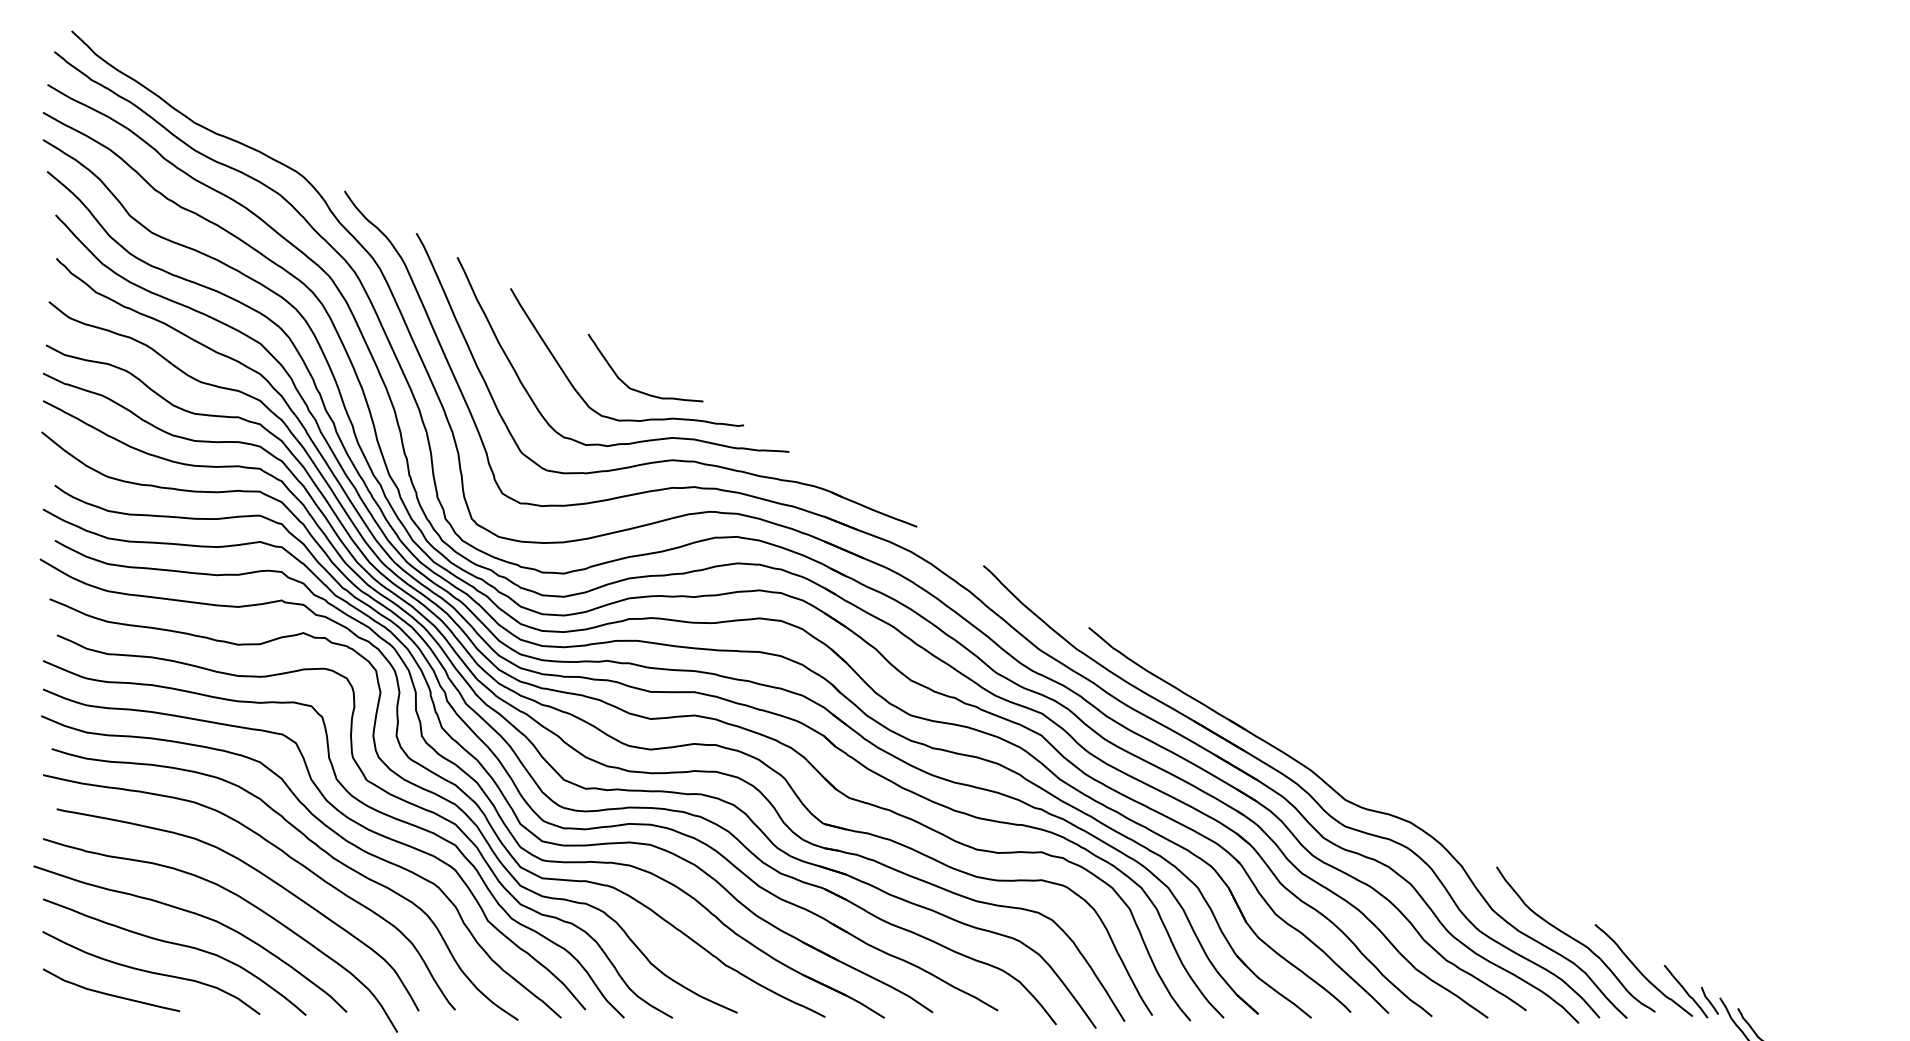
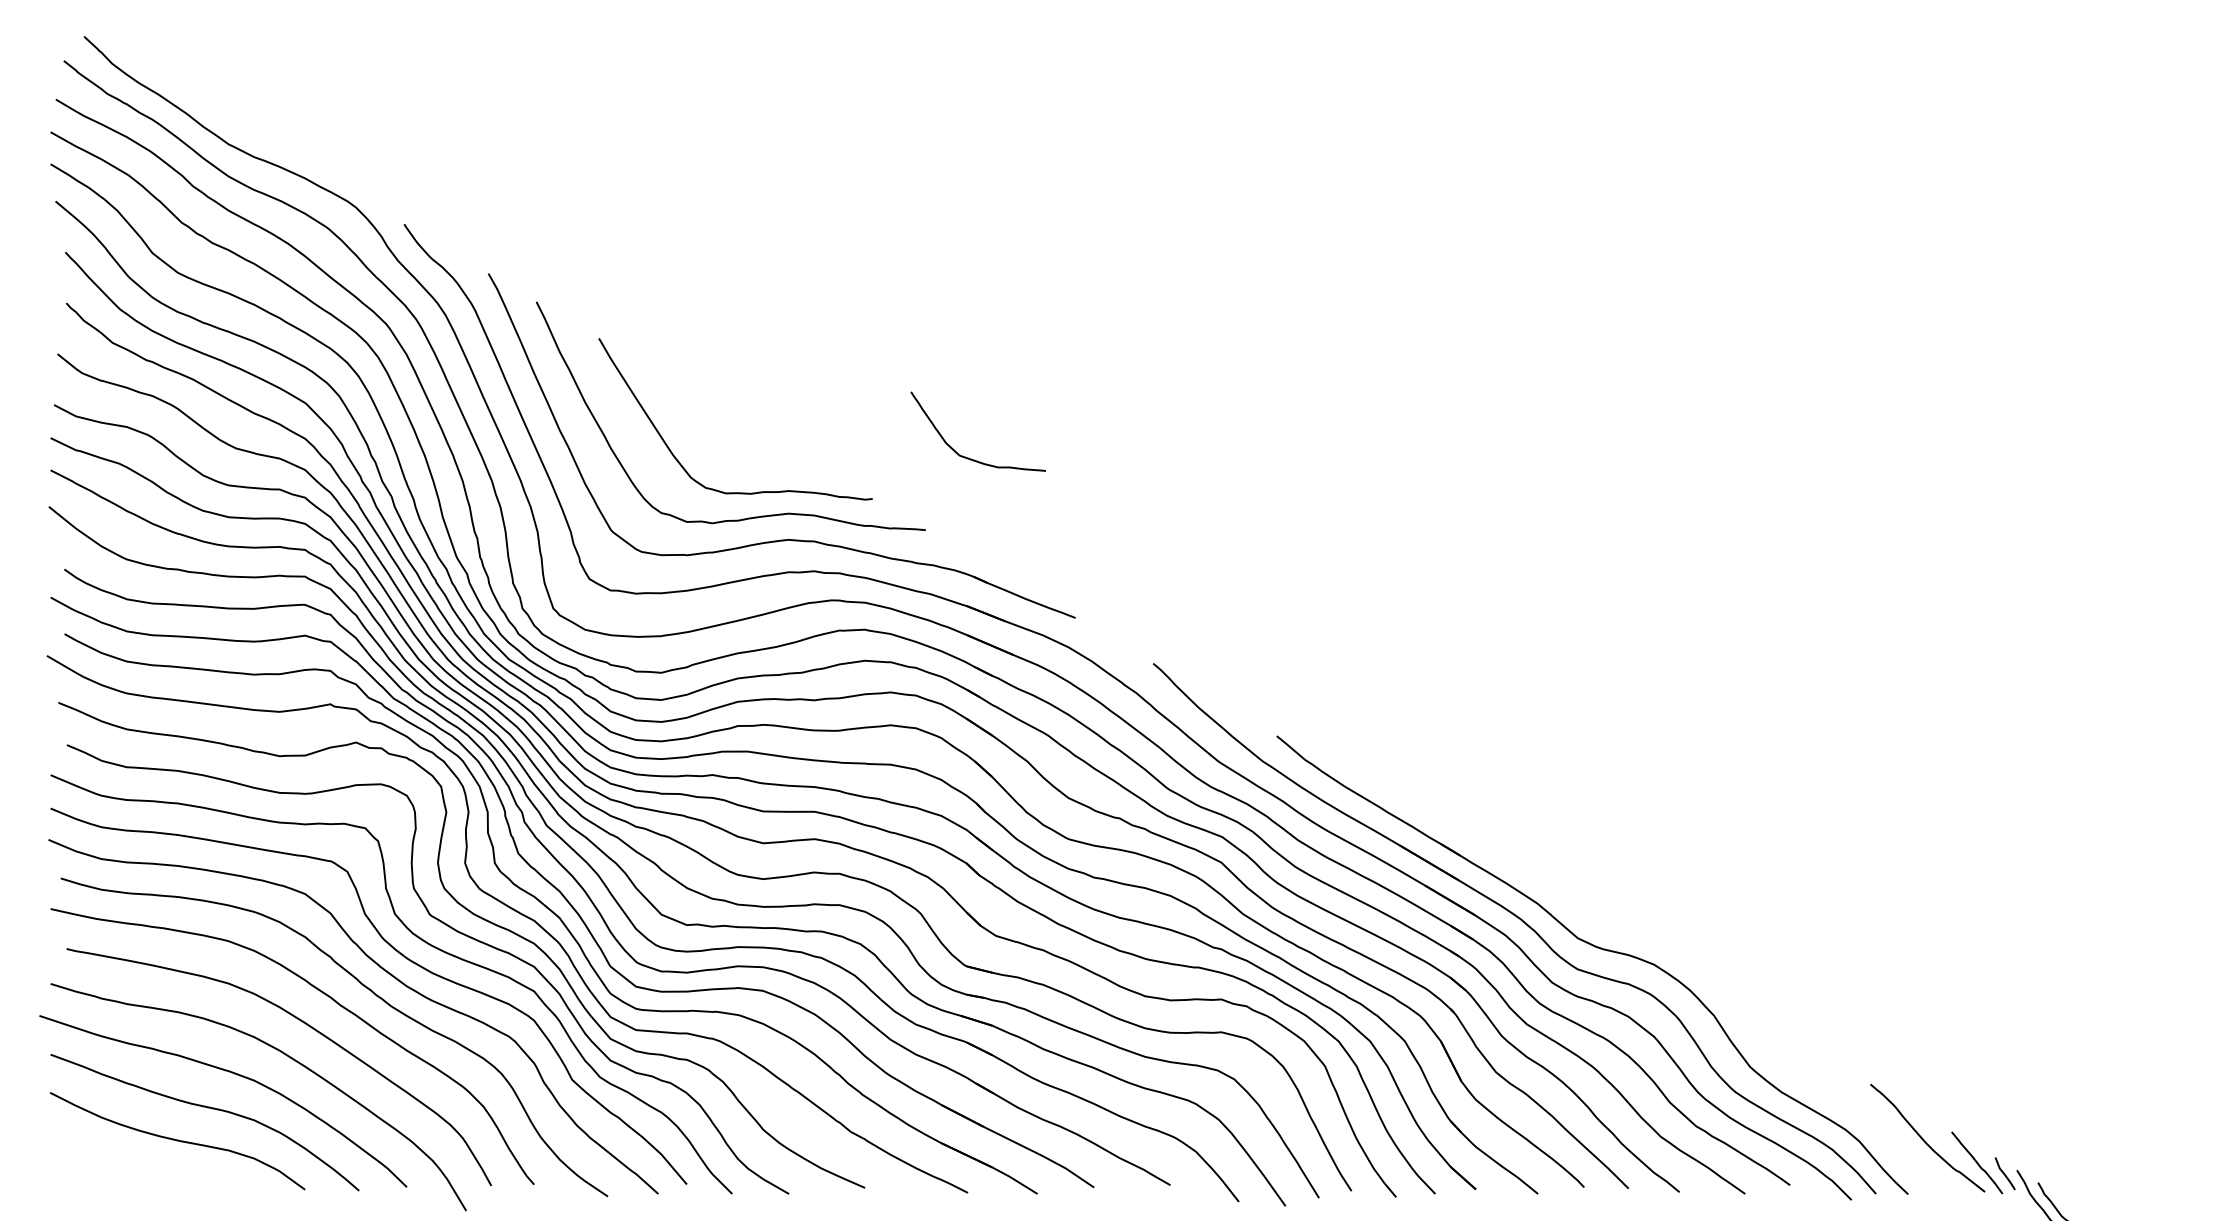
curve: (637, 390) -> (968, 457), moved
curve: (1575, 939) -> (1847, 1101), removed
curve: (109, 993) -> (128, 1165), removed

